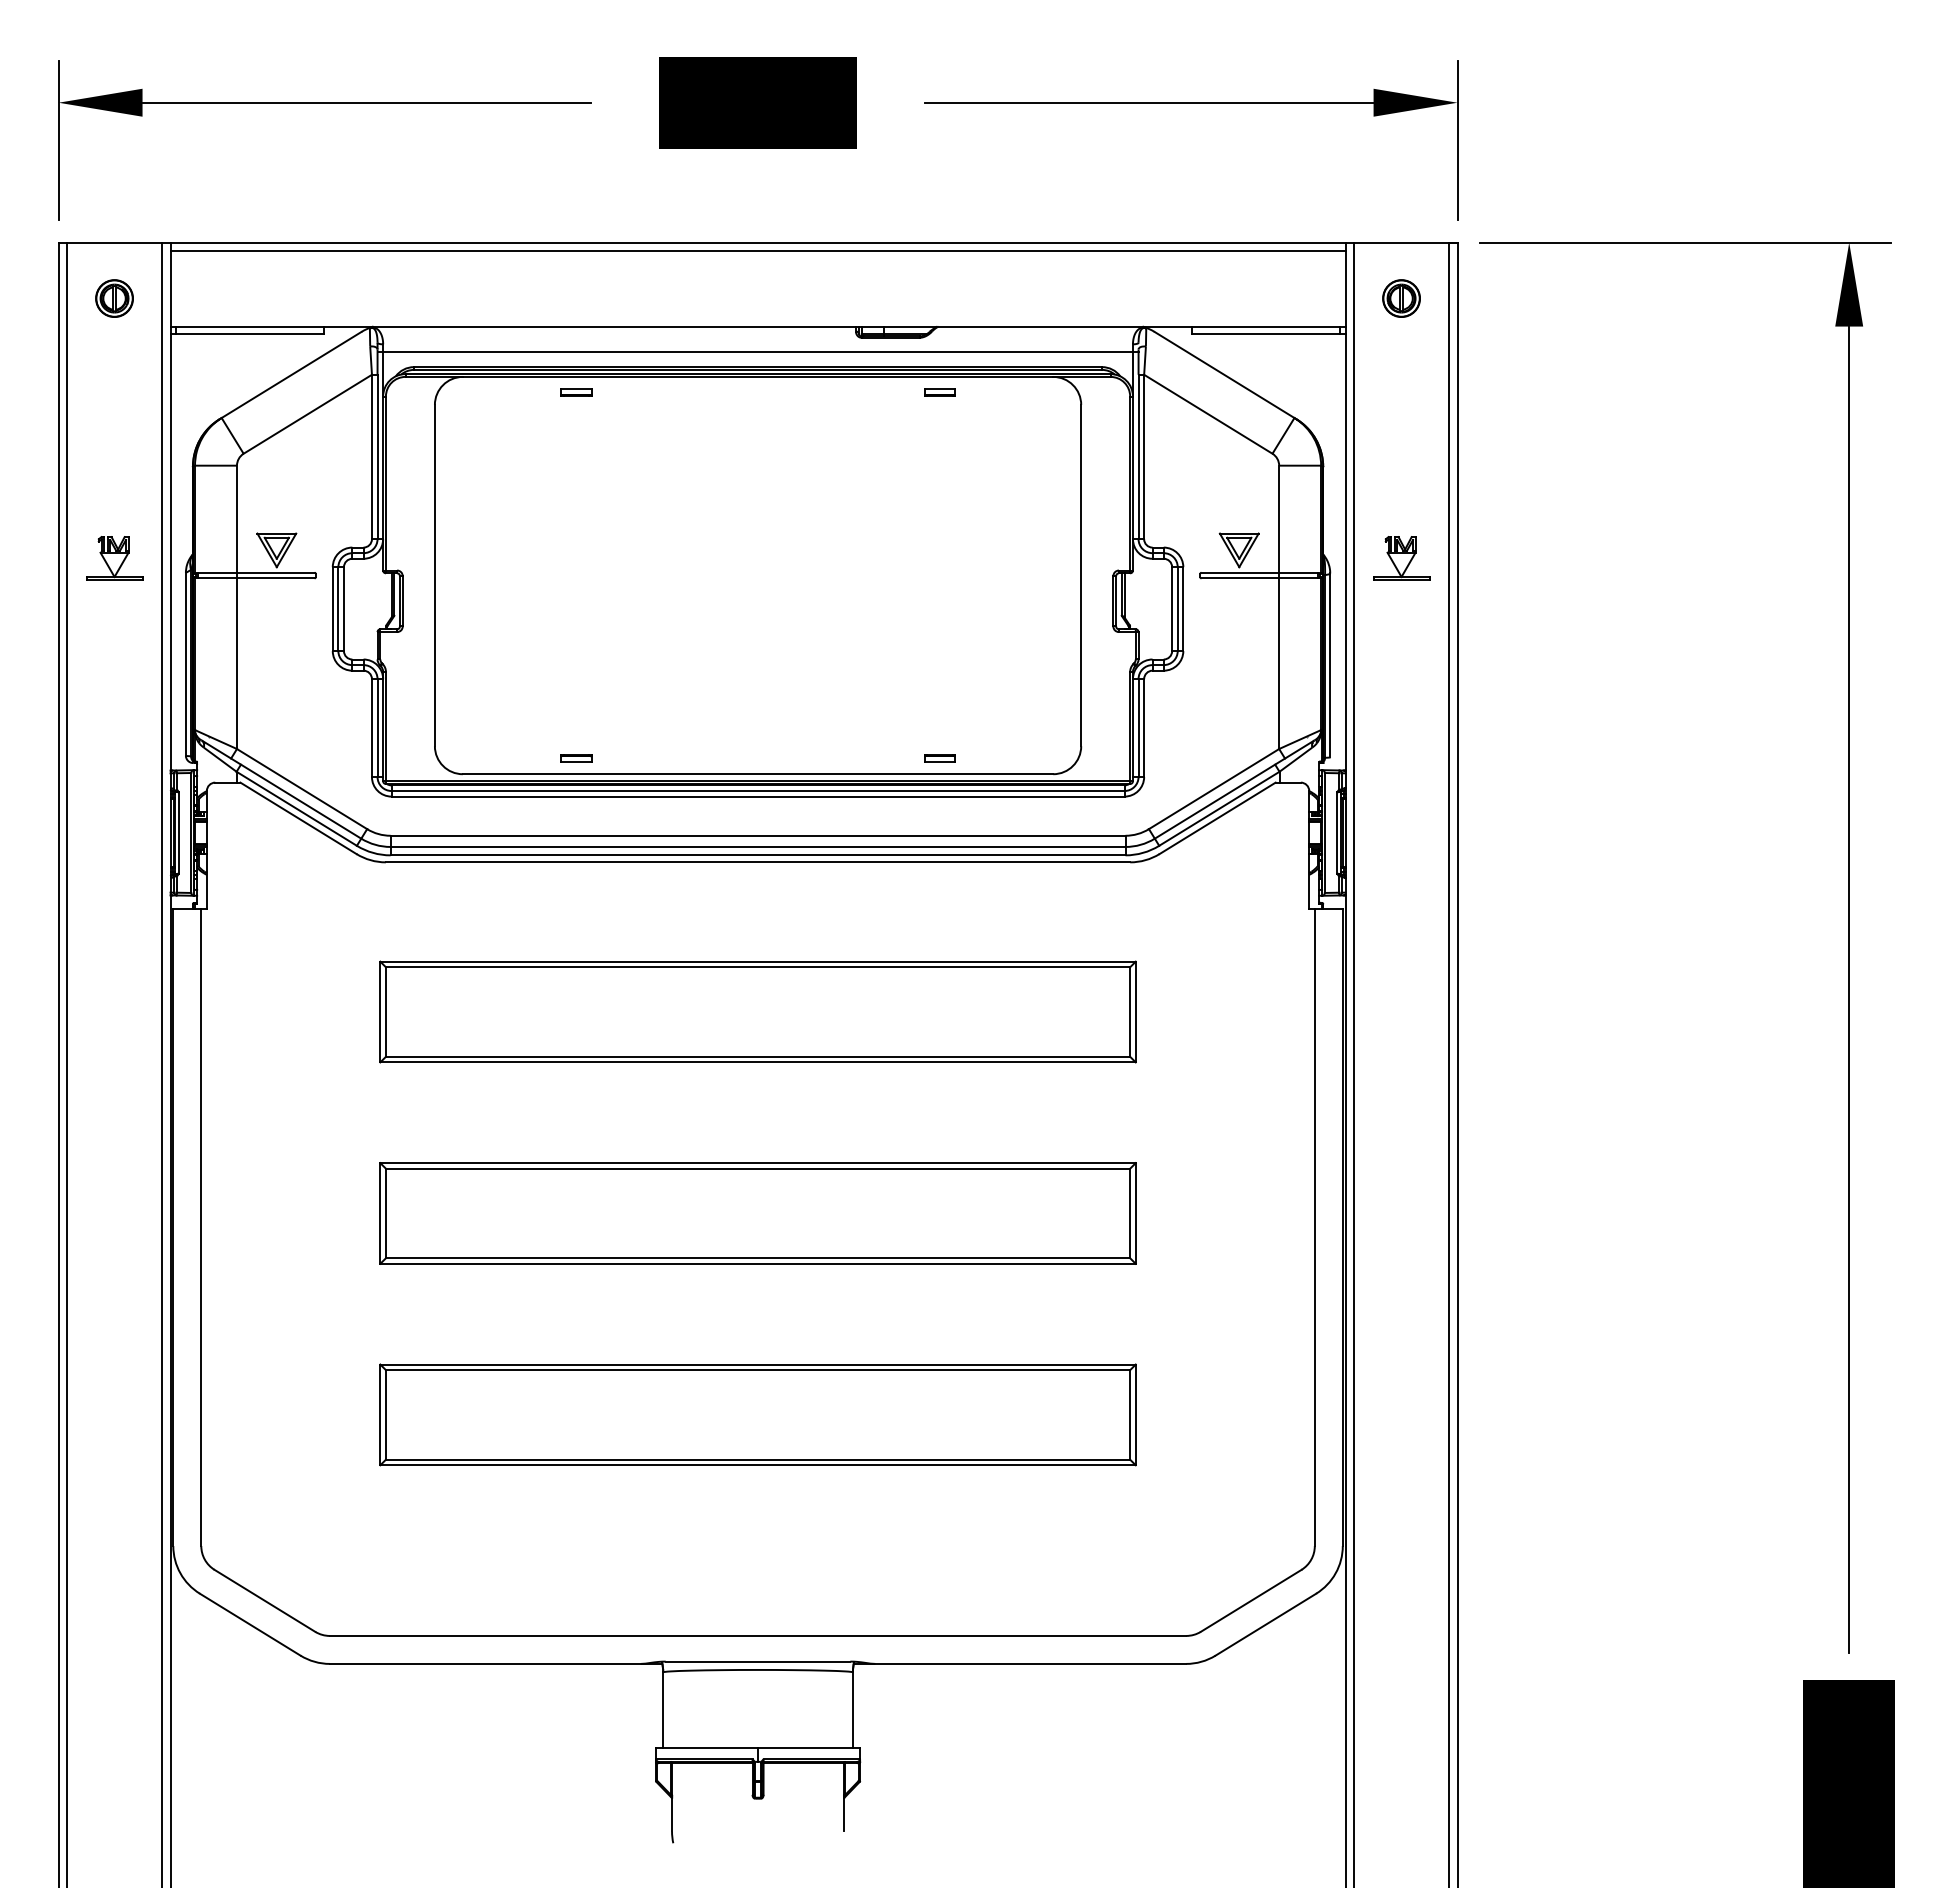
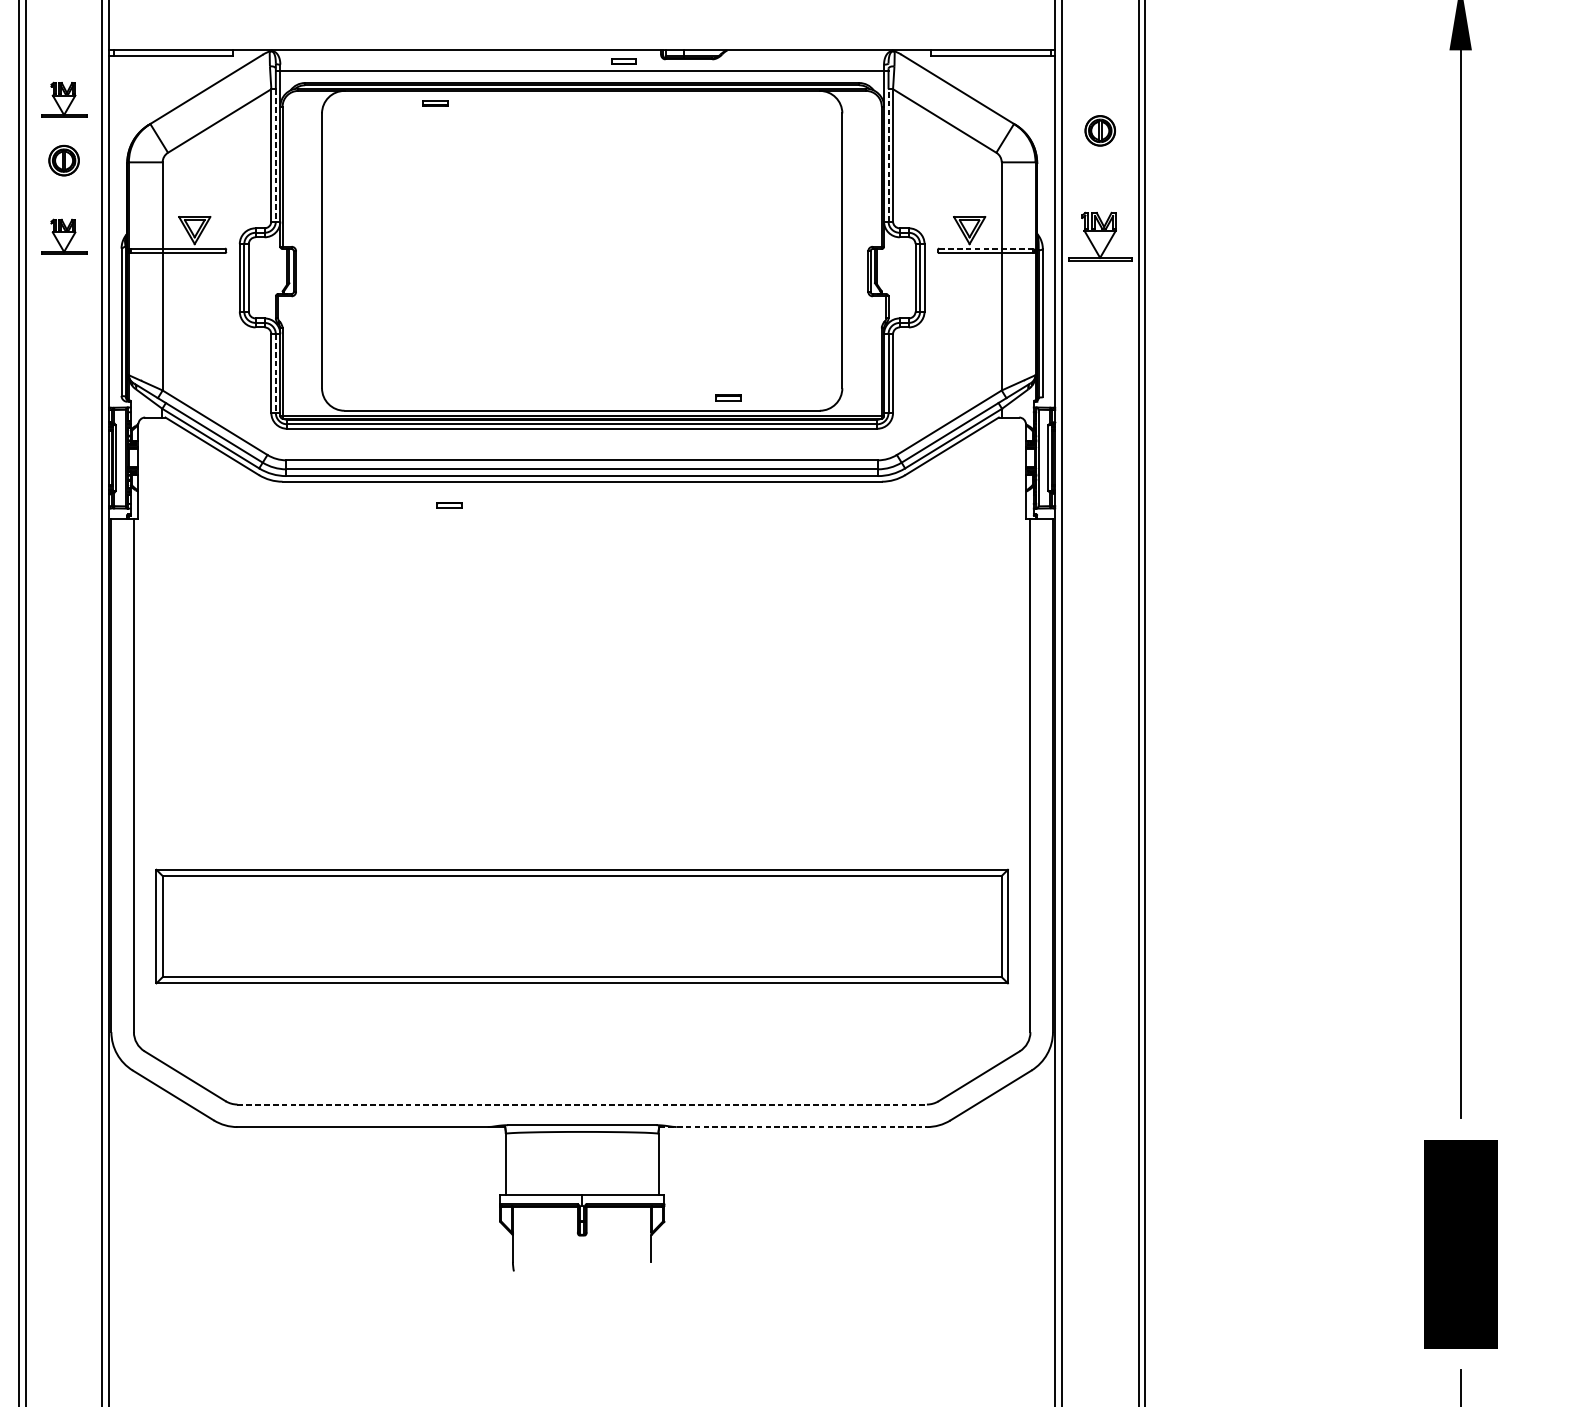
part: (114, 298) -> (64, 160), moved
part: (1401, 298) -> (1100, 130), moved
part: (114, 388) -> (64, 100), added
part: (939, 392) -> (623, 61), moved
line: (1138, 456) -> (888, 154), solid -> dashed
line: (377, 457) -> (275, 155), solid -> dashed
part: (1401, 558) -> (1100, 237), size x1.4
line: (1262, 572) -> (988, 248), solid -> dashed
line: (377, 728) -> (275, 373), solid -> dashed
part: (576, 758) -> (449, 505), moved
part: (757, 1011) -> (581, 601), removed
part: (757, 1213) -> (581, 764), removed
part: (757, 1414) -> (581, 926), size x1.4
line: (758, 1635) -> (582, 1104), solid -> dashed
line: (1020, 1663) -> (793, 1126), solid -> dashed

